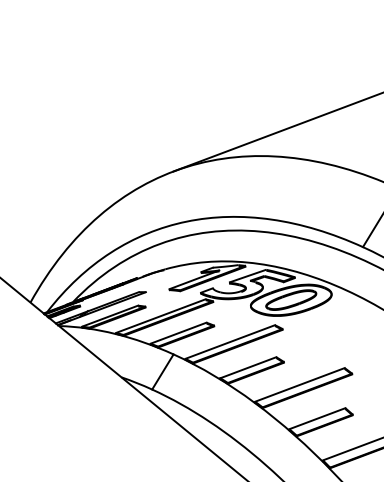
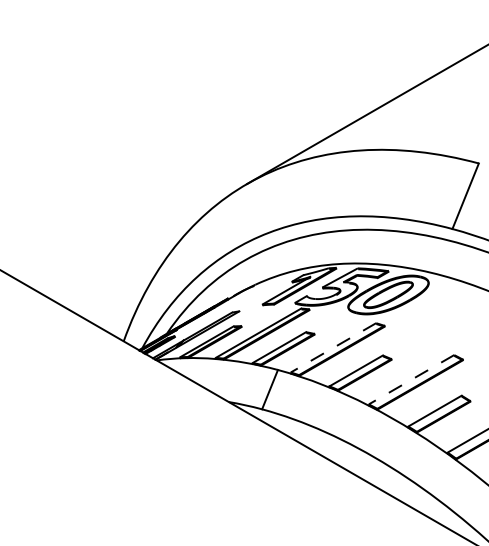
line: (230, 342) -> (333, 348), solid -> dashed
line: (299, 384) -> (411, 379), solid -> dashed

